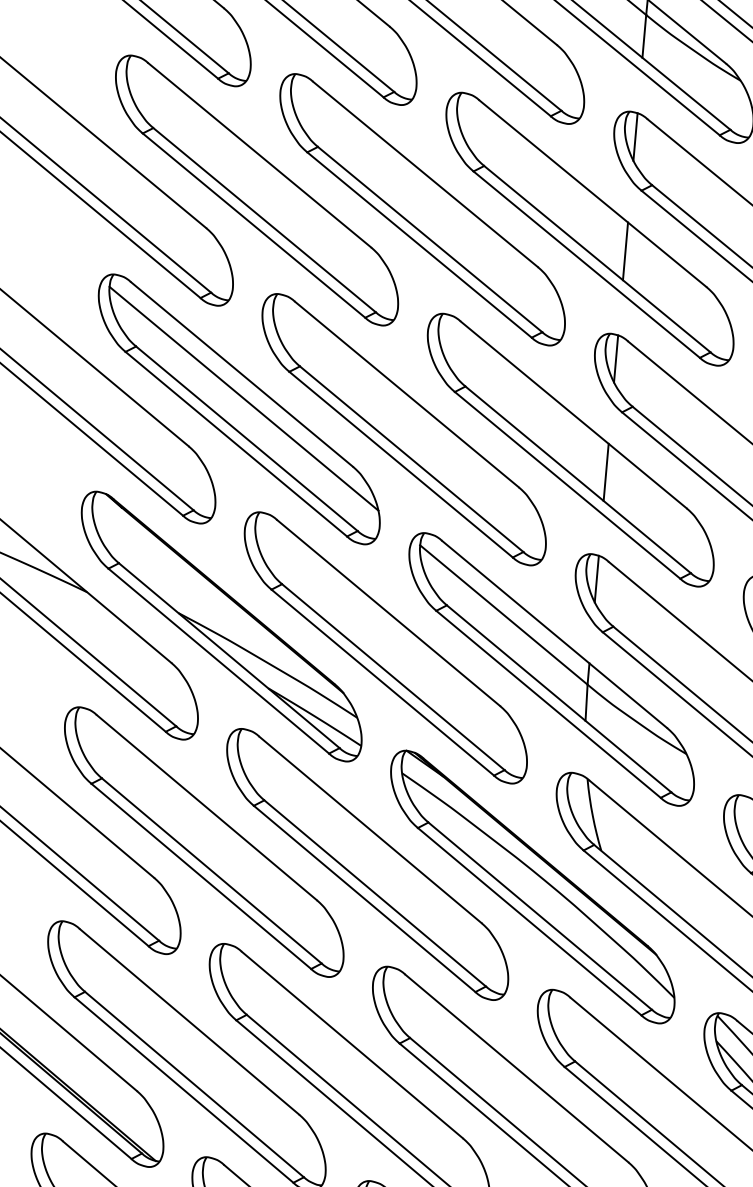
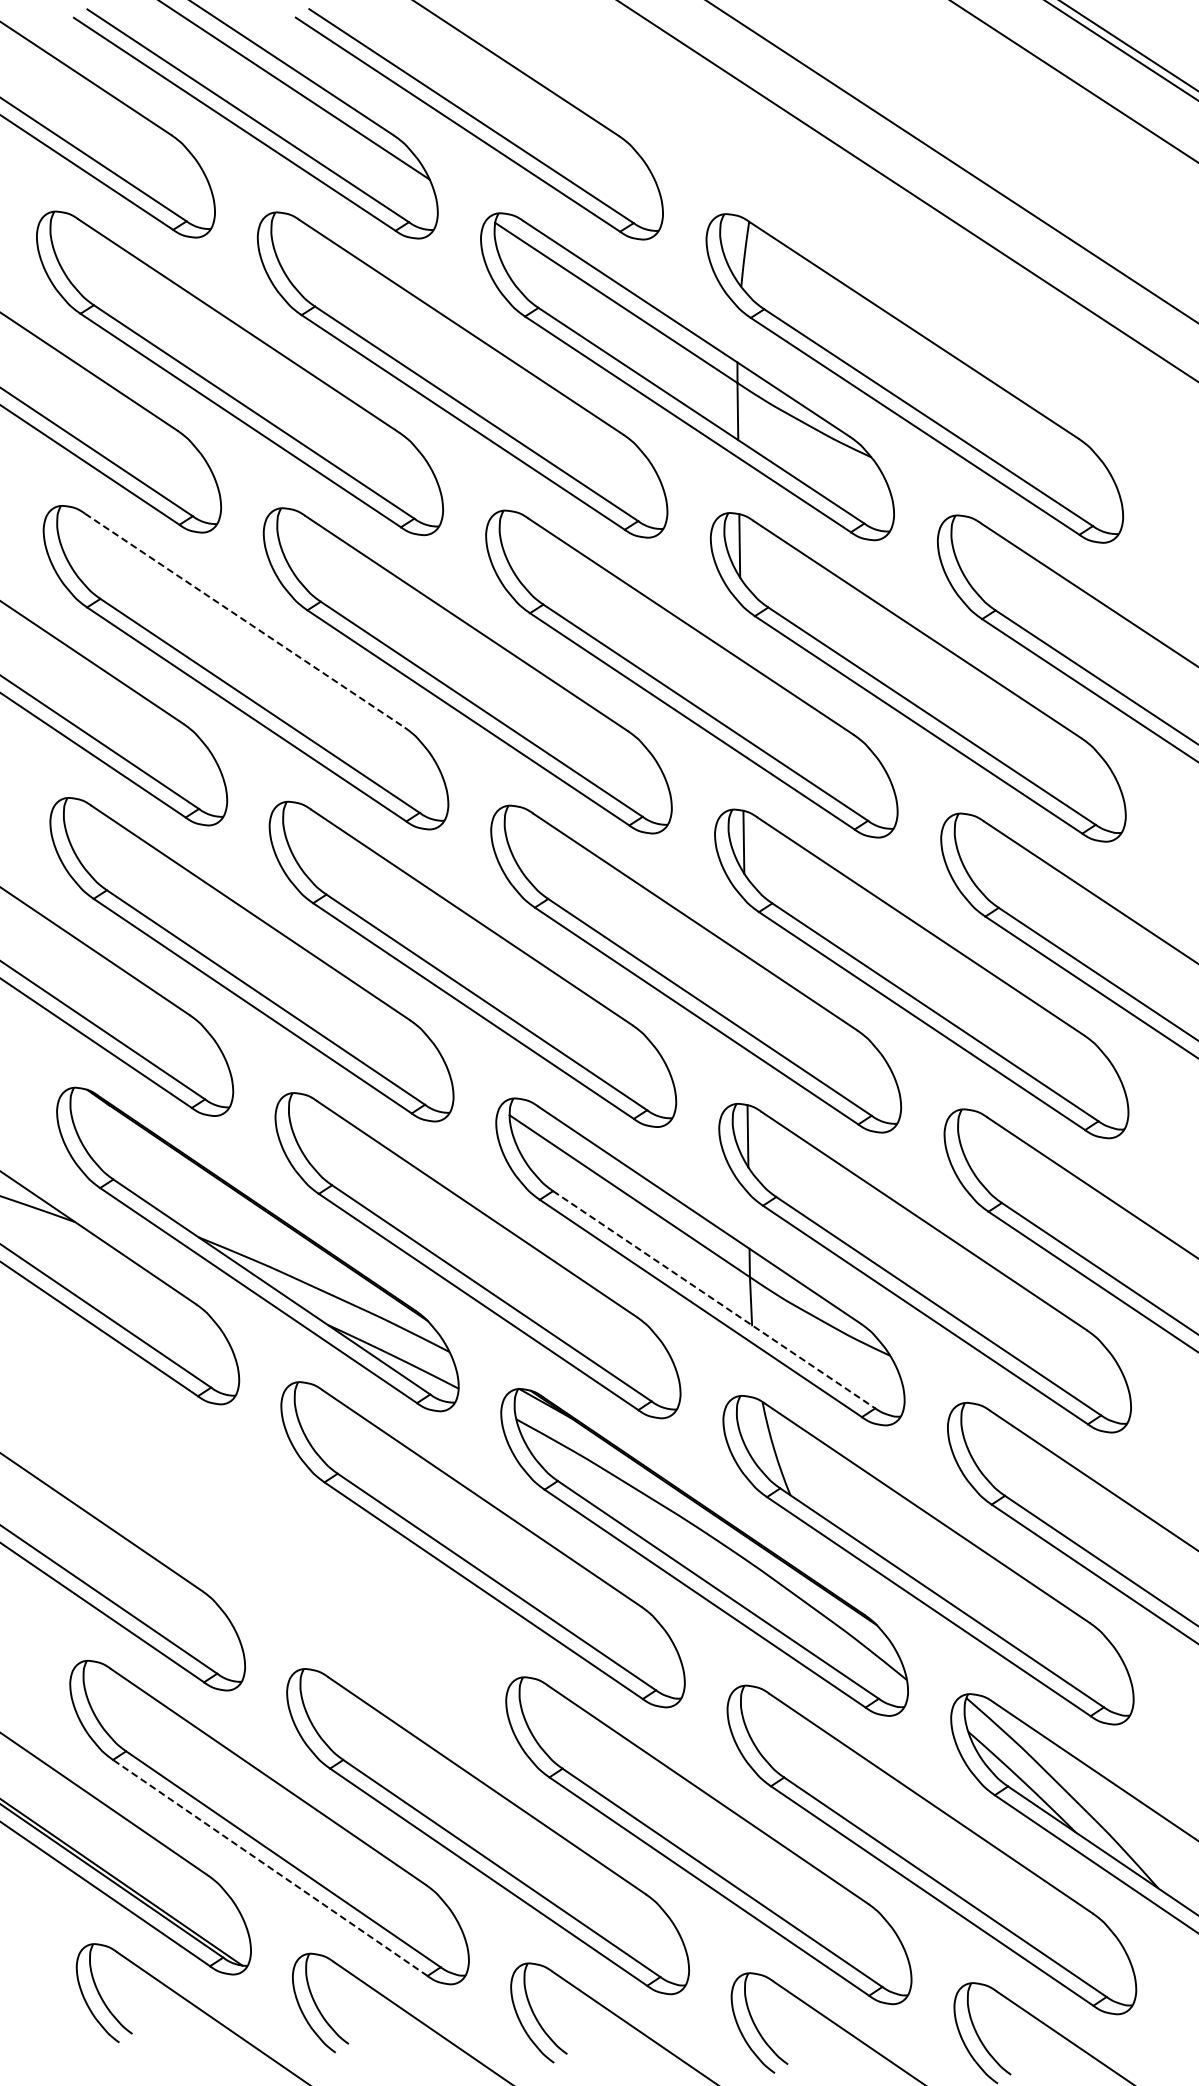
line: (260, 155) -> (245, 620), solid -> dashed
line: (625, 251) -> (741, 698), removed
line: (243, 398) -> (256, 944), removed
line: (605, 472) -> (745, 993), removed
line: (559, 699) -> (714, 1300), solid -> dashed
part: (204, 841) -> (263, 1536), removed
line: (184, 1089) -> (270, 1867), solid -> dashed

